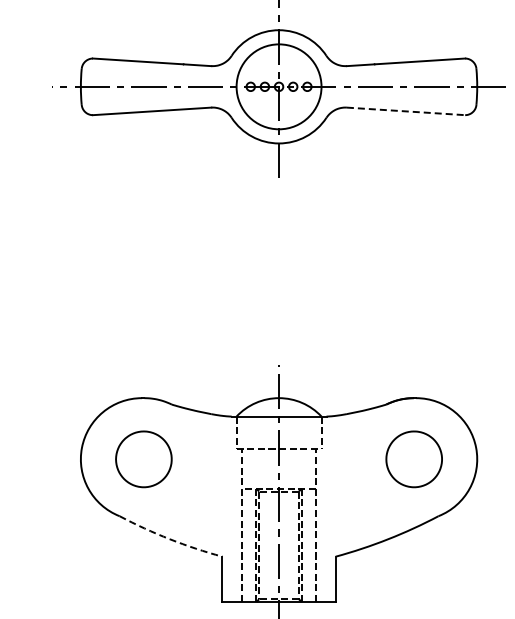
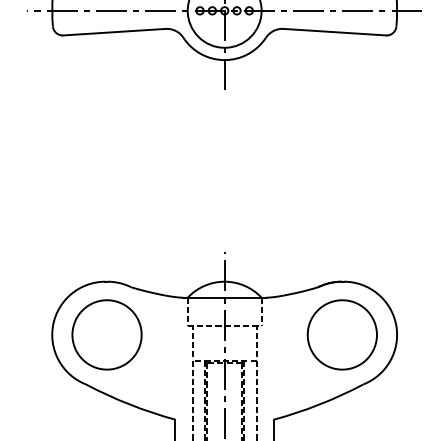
line: (406, 111) -> (335, 32), dashed -> solid
part: (143, 459) -> (106, 335), size x1.43
part: (413, 459) -> (341, 335), size x1.43
arc: (169, 539) -> (129, 404), dashed -> solid

